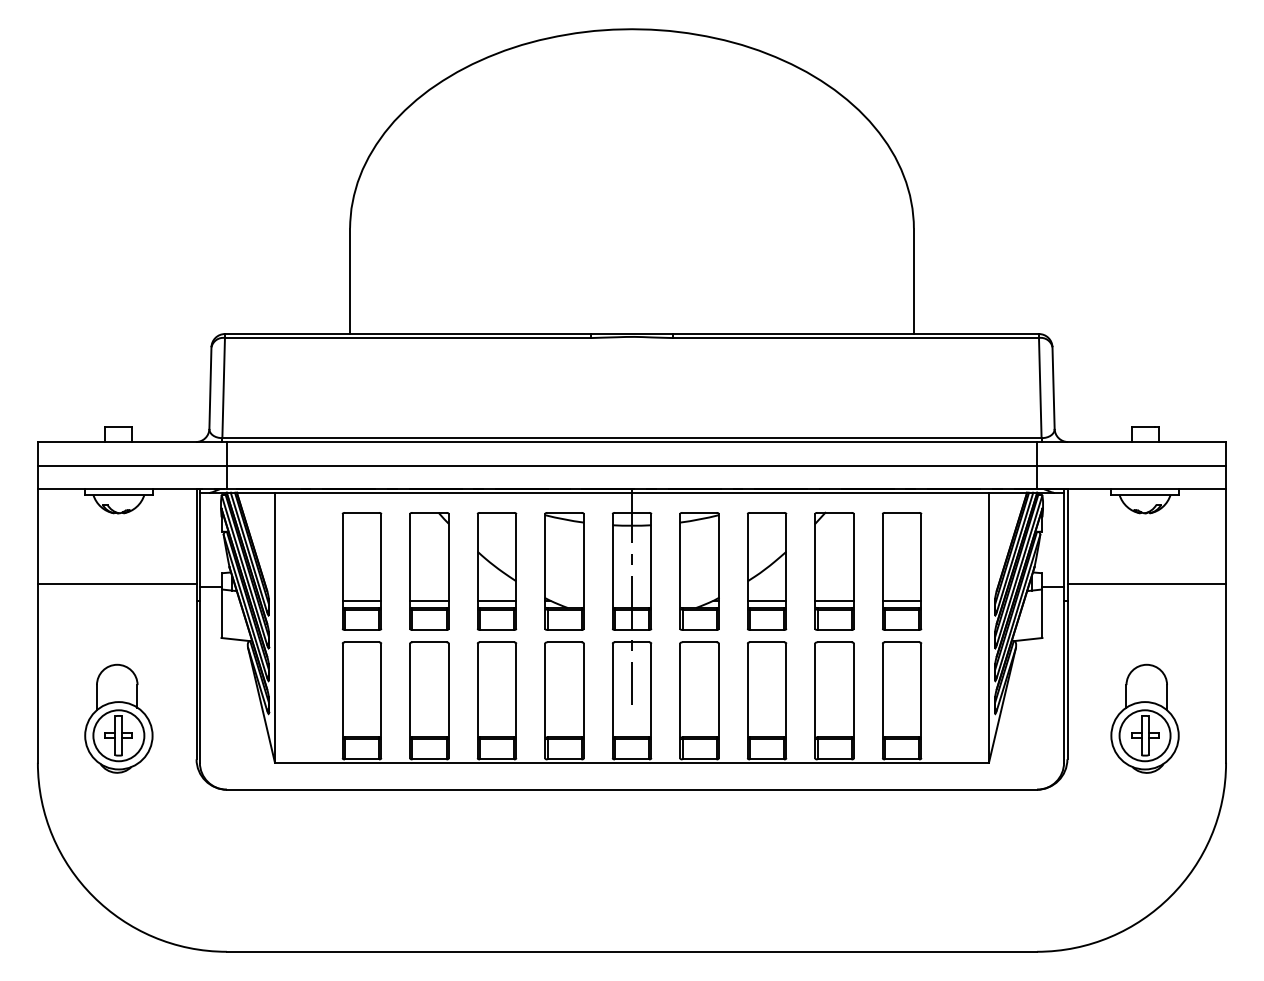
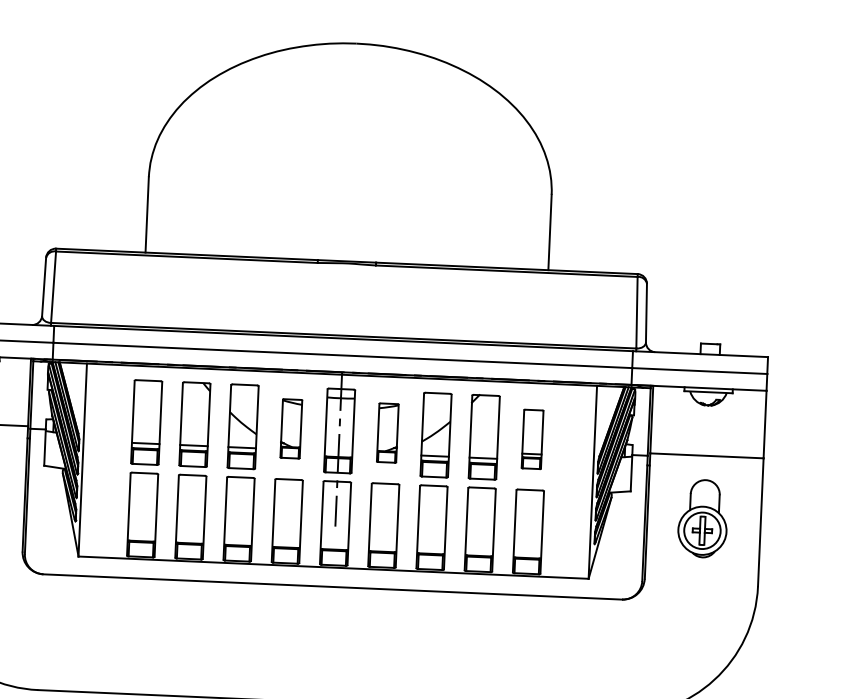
part: (564, 571) -> (291, 428), size x0.7
part: (699, 571) -> (387, 433), size x0.7
part: (902, 571) -> (532, 439), size x0.7
part: (1144, 718) -> (702, 518), moved

